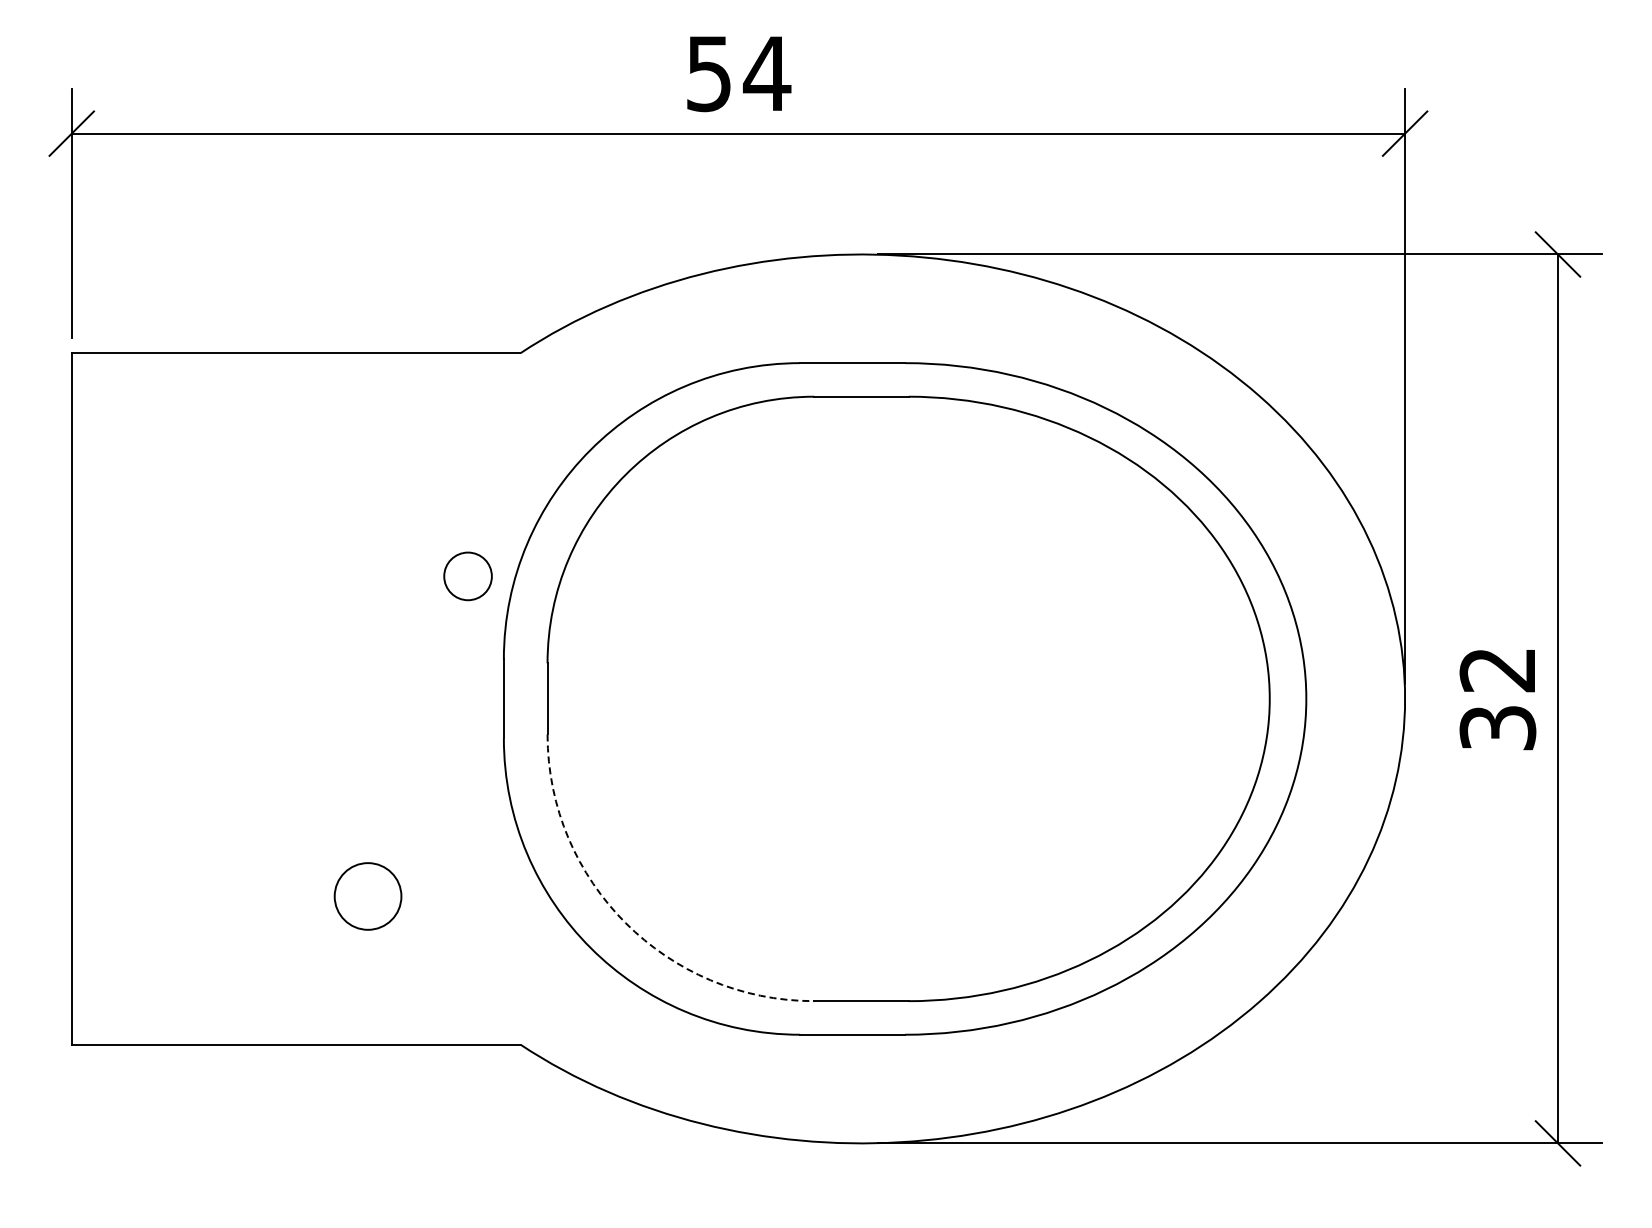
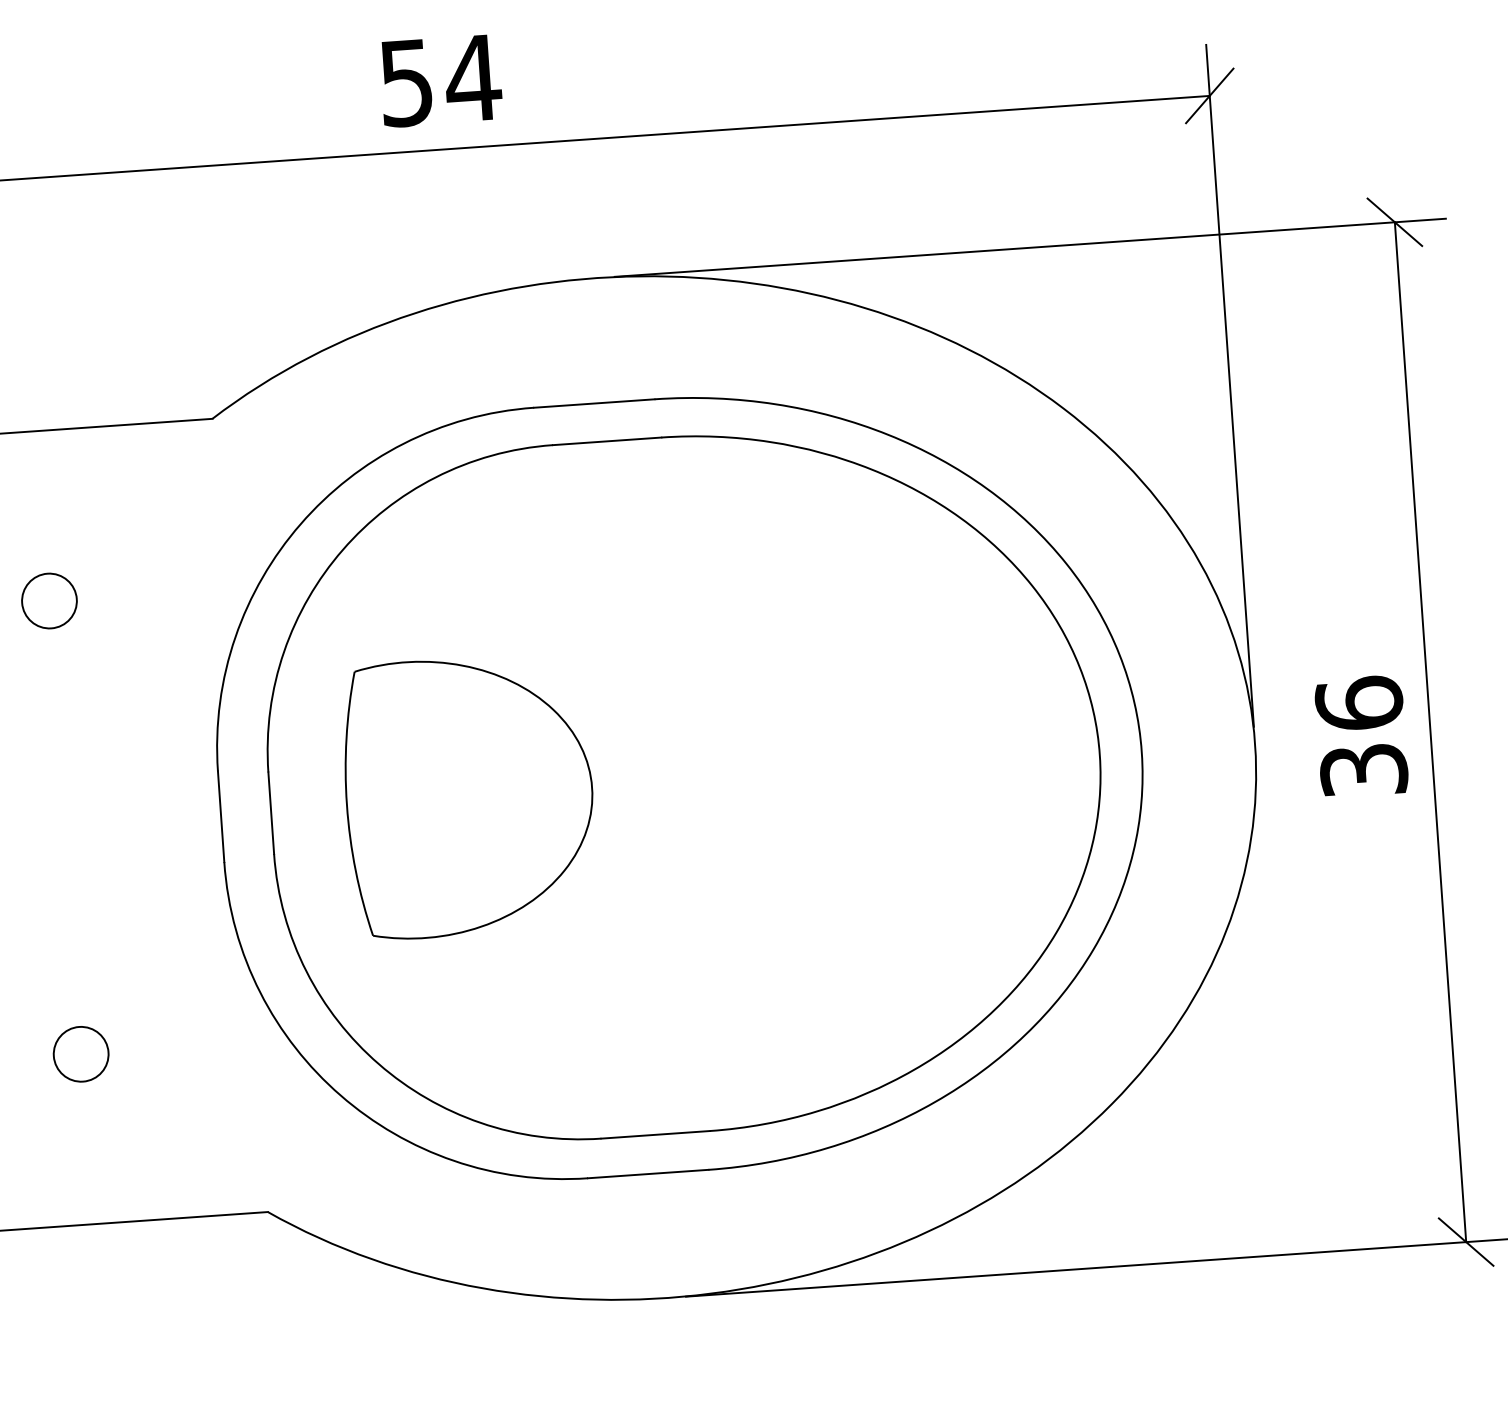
circle: (467, 576) -> (48, 601), moved
text: (1497, 669) -> (1358, 703), 32 -> 36
part: (720, 696) -> (469, 796), added
circle: (367, 896) -> (80, 1054), size x0.71
arc: (625, 923) -> (378, 1064), dashed -> solid

